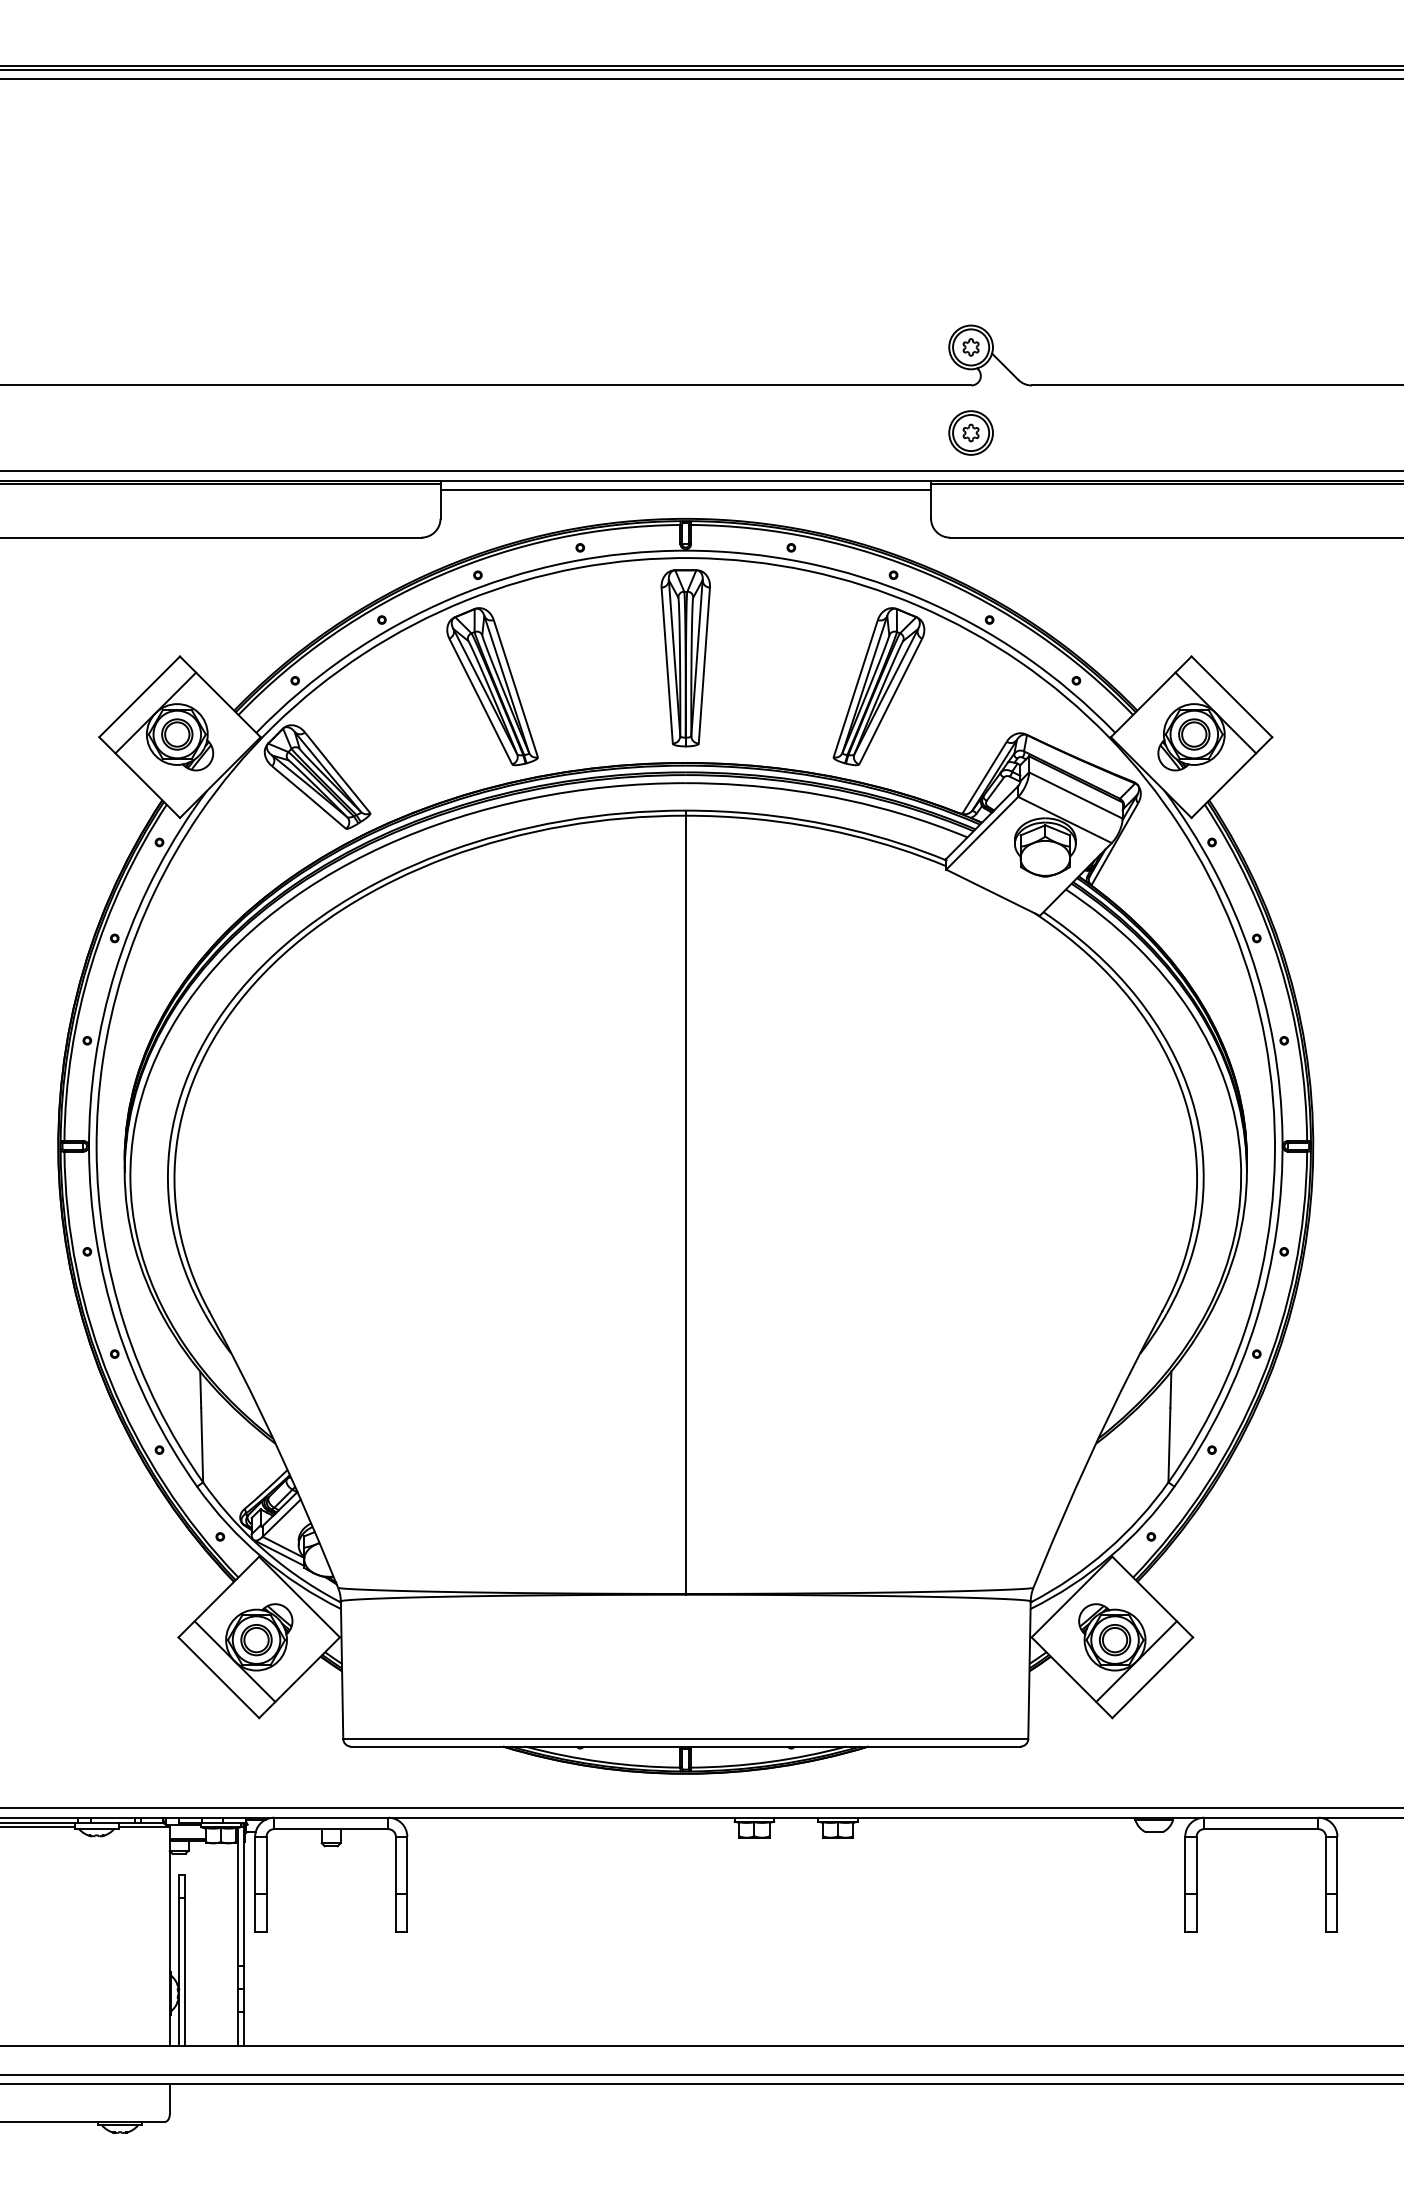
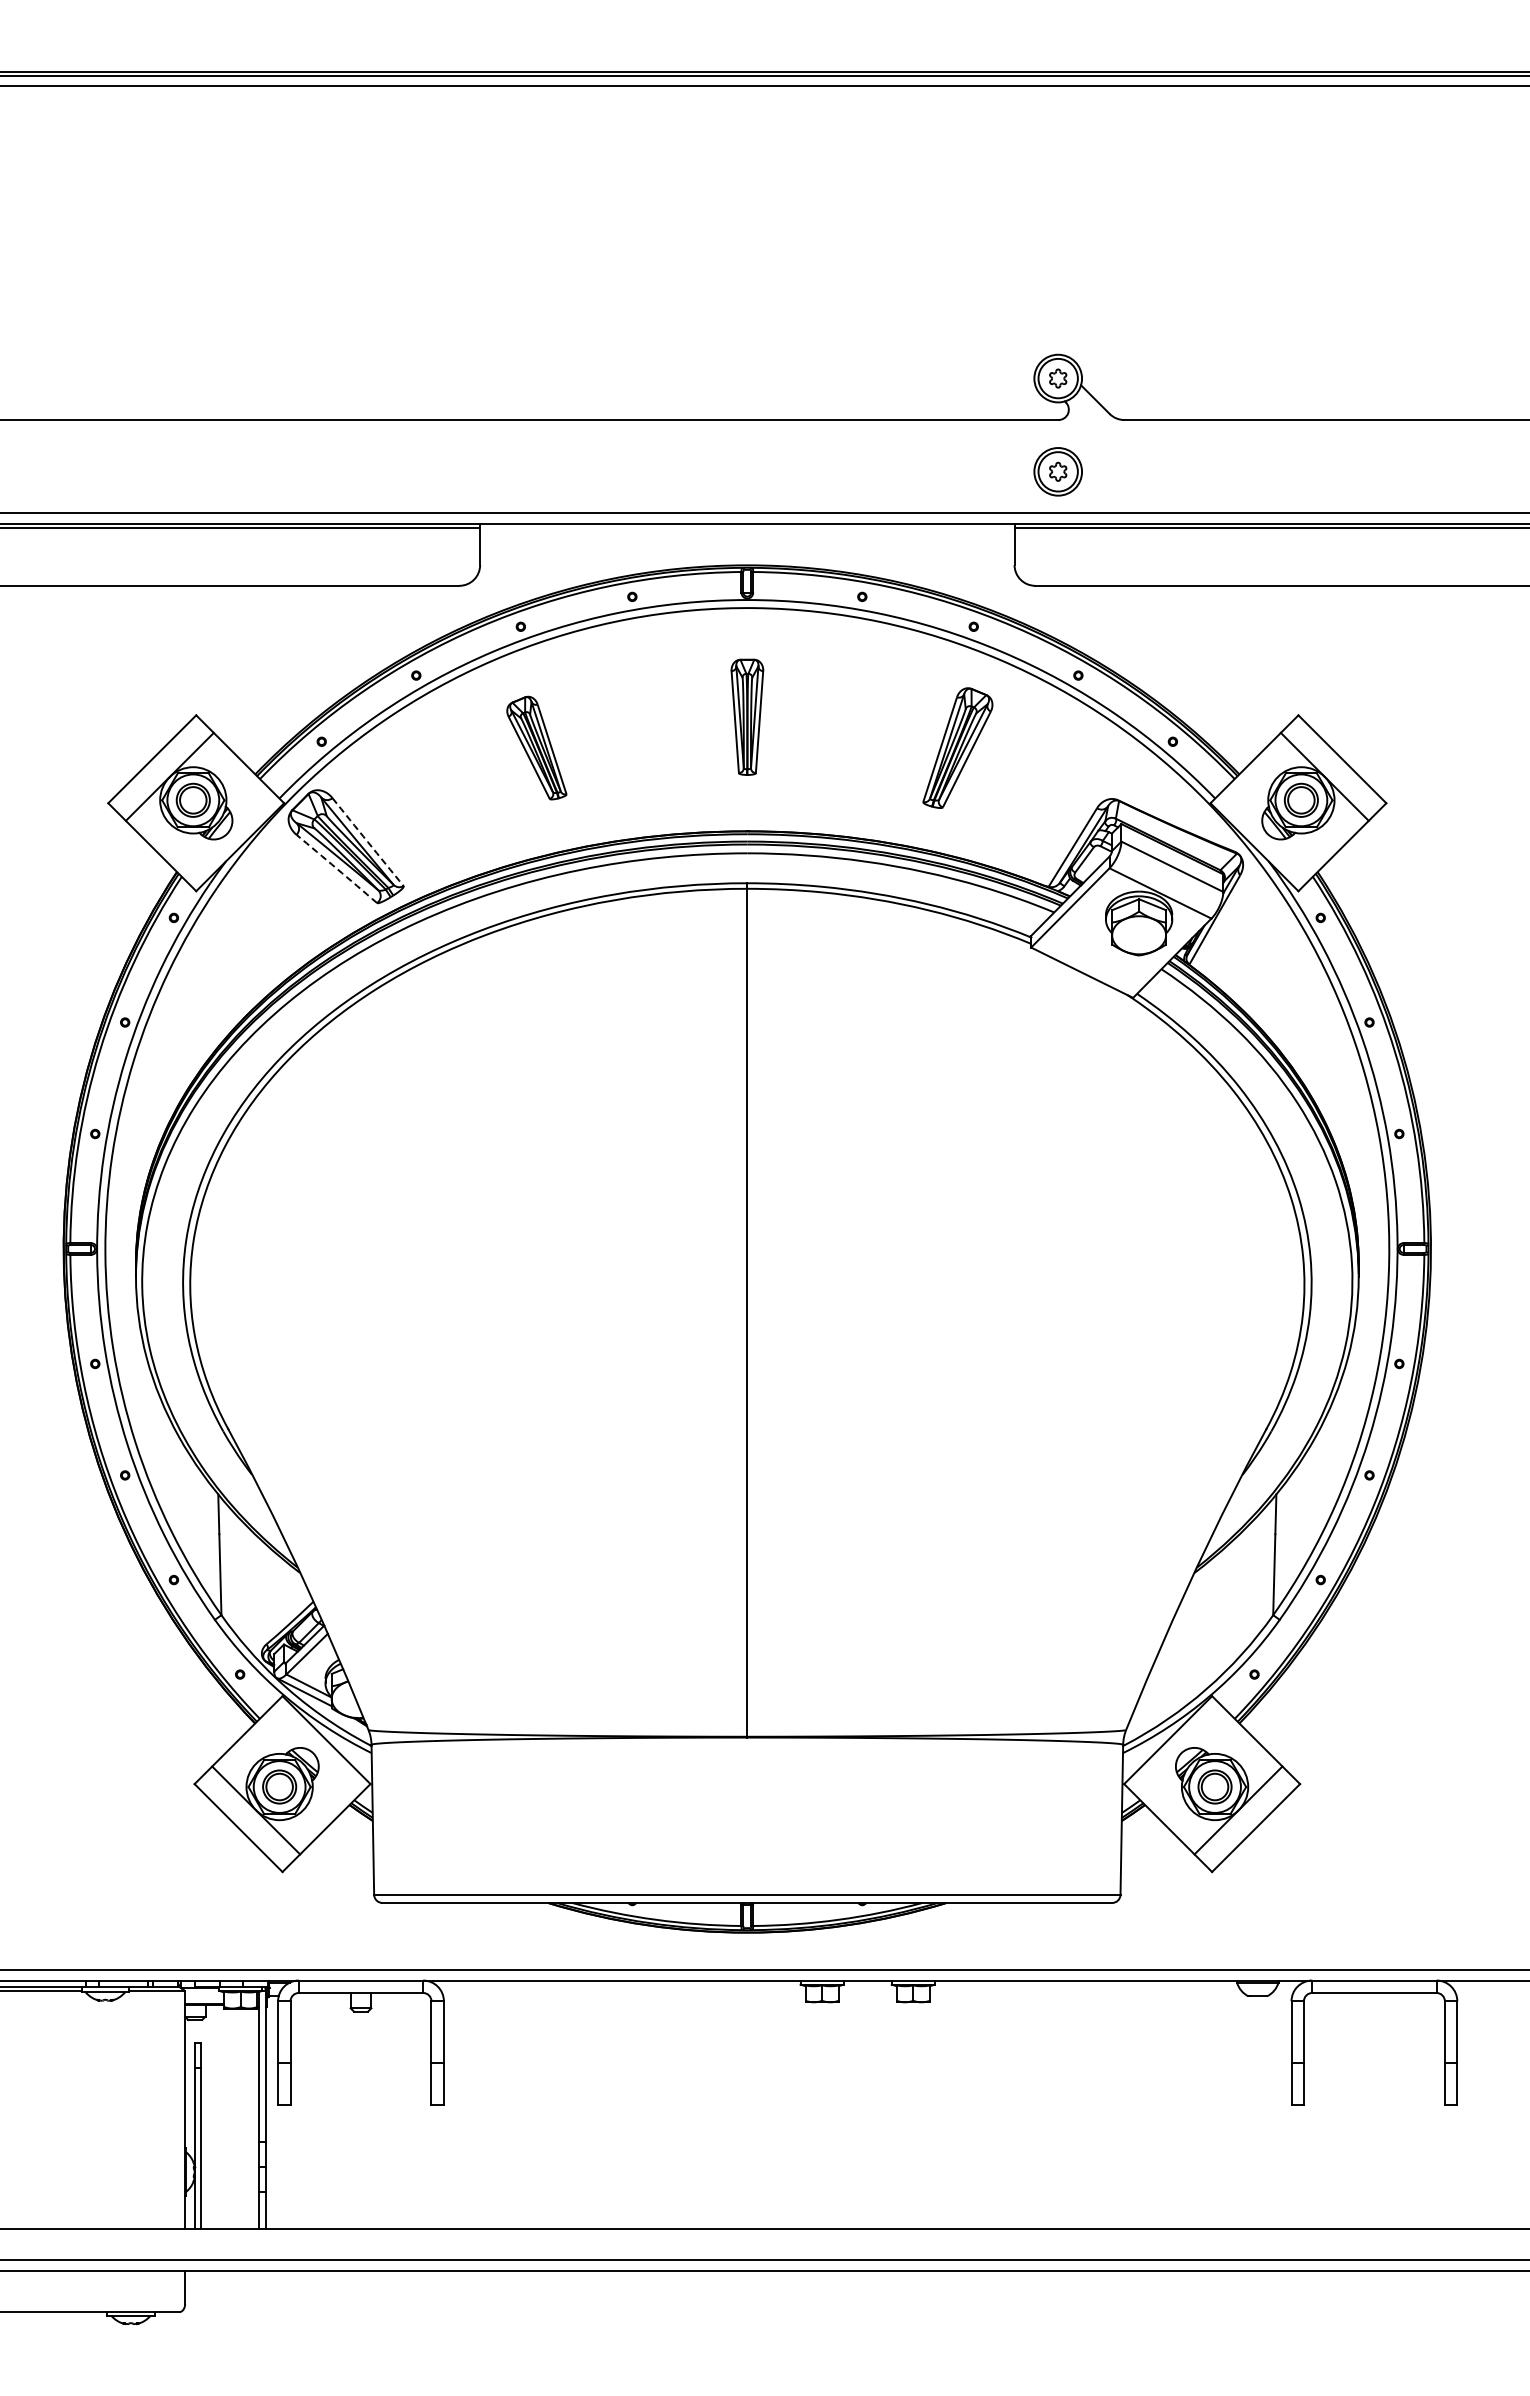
line: (685, 490) -> (747, 534), removed
part: (685, 658) -> (747, 717), size x0.6
part: (492, 686) -> (536, 747), size x0.6
part: (878, 686) -> (957, 747), size x0.7
arc: (337, 773) -> (367, 842), solid -> dashed
arc: (308, 797) -> (336, 868), solid -> dashed

